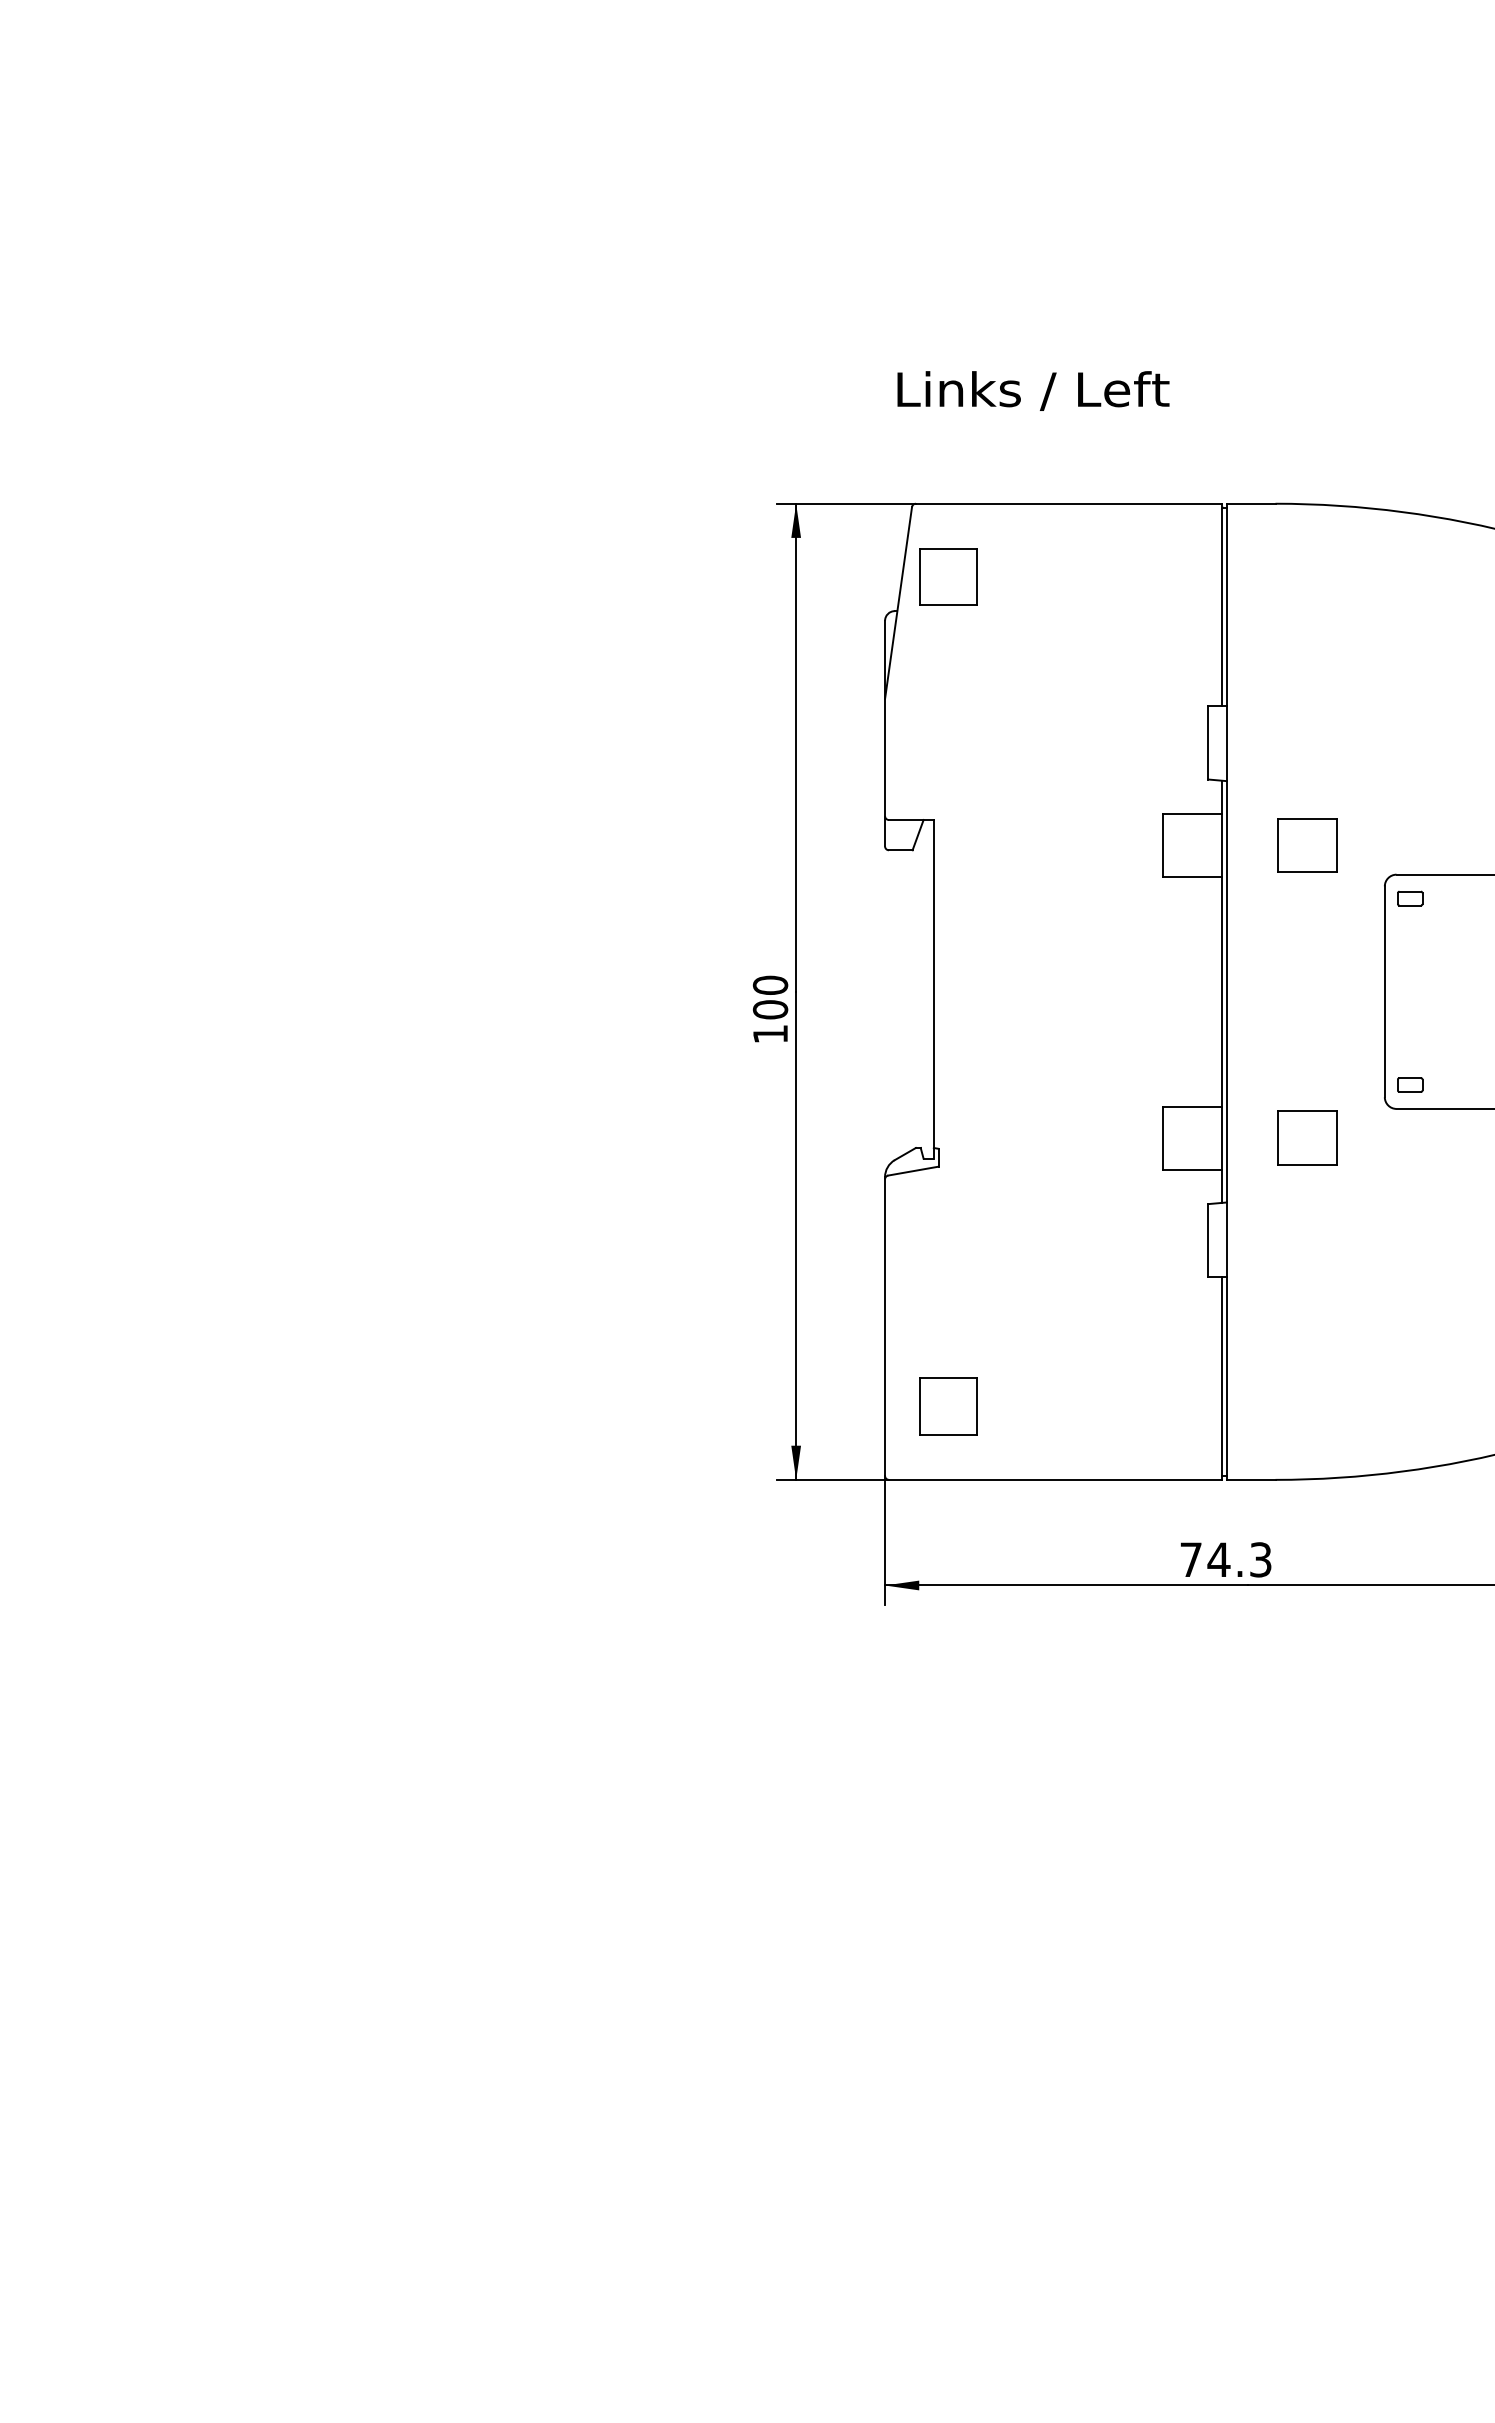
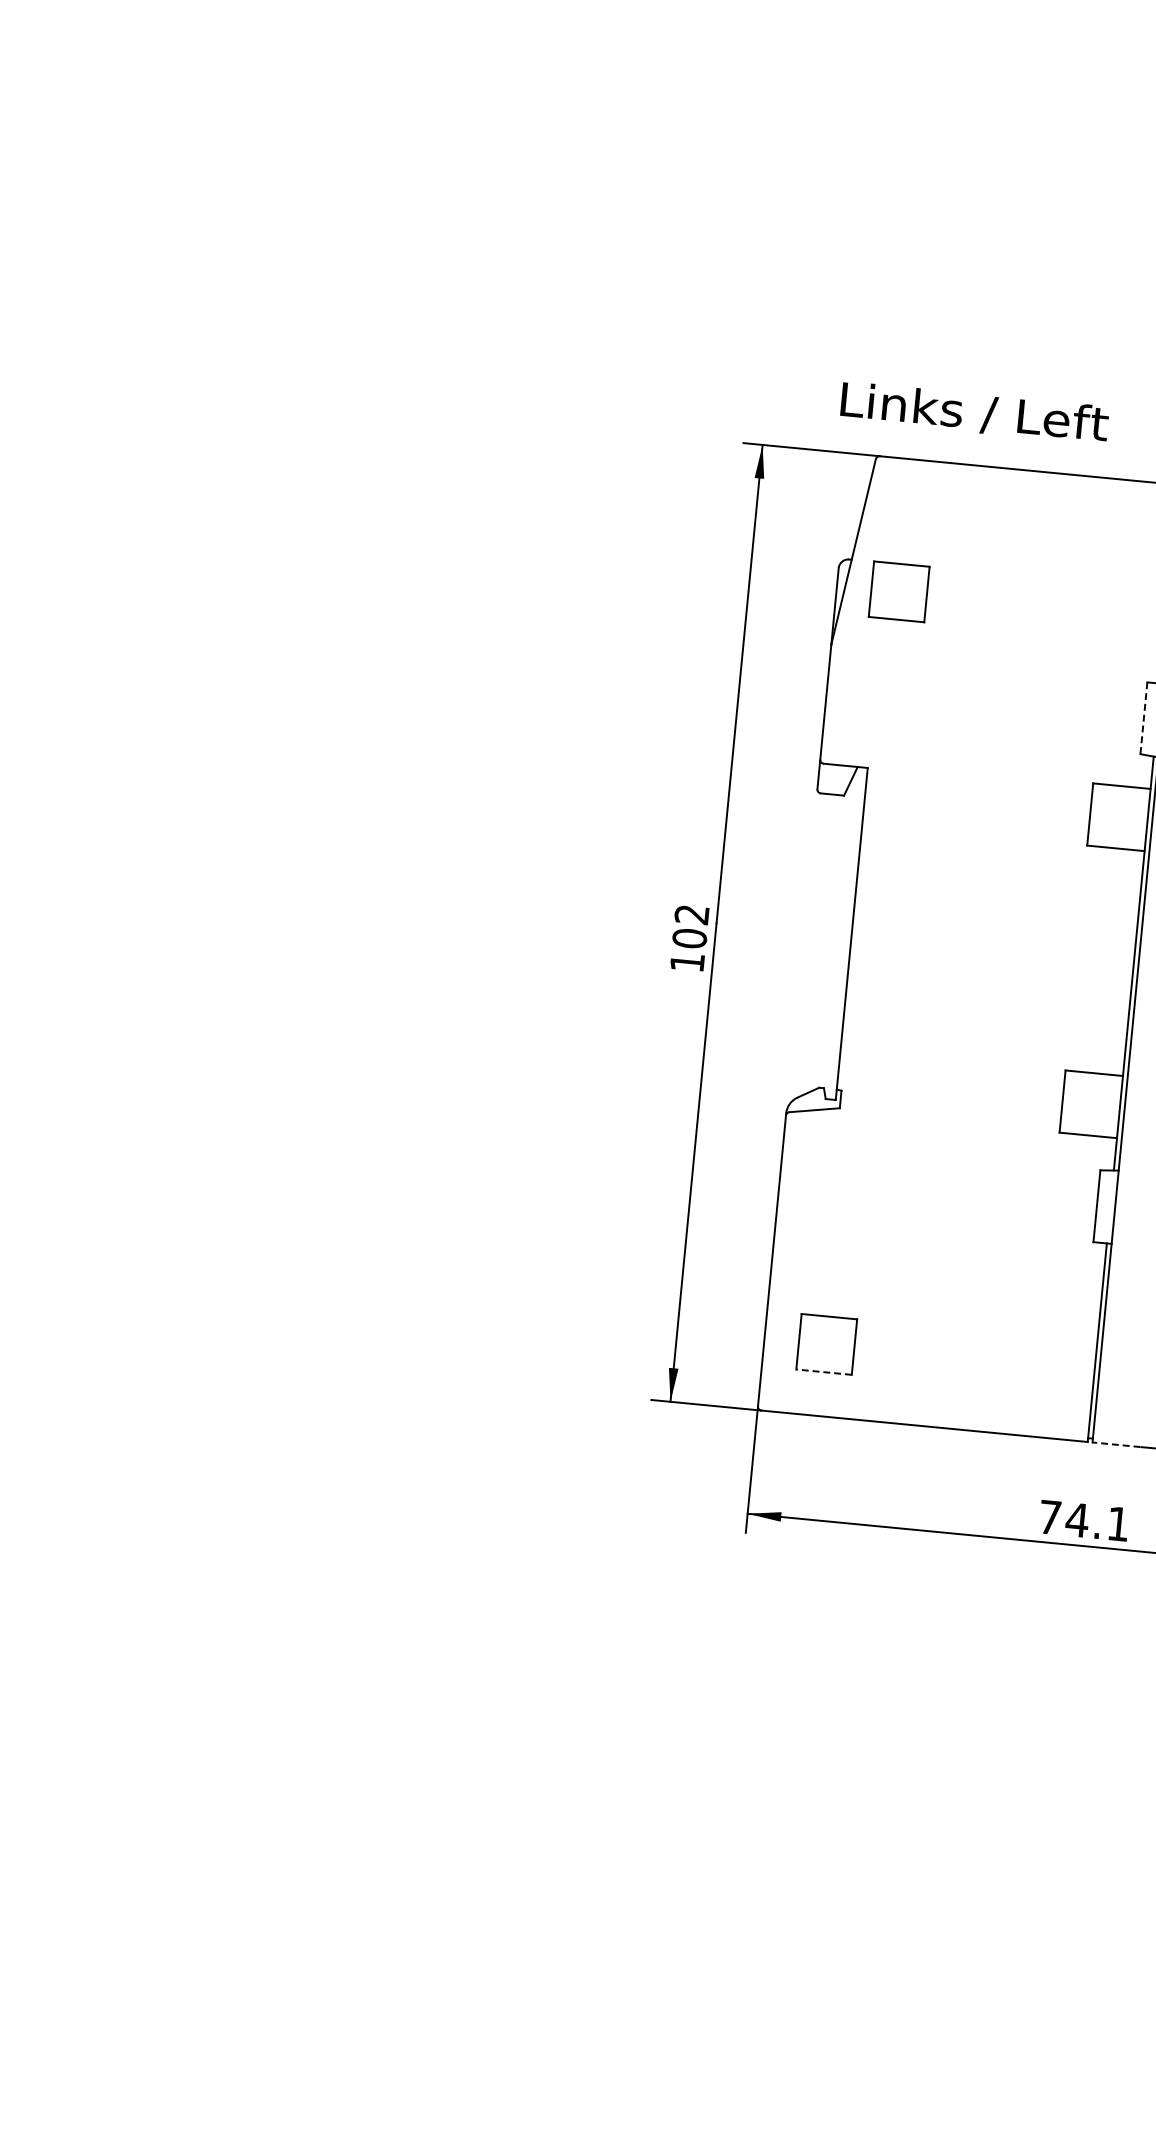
text: (1033, 390) -> (974, 412), moved
part: (948, 576) -> (899, 591), moved
line: (1208, 742) -> (1144, 717), solid -> dashed
text: (770, 984) -> (692, 913), 100 -> 102
line: (948, 1434) -> (824, 1371), solid -> dashed
line: (1250, 1479) -> (1115, 1444), solid -> dashed
text: (1260, 1559) -> (1118, 1523), 74.3 -> 74.1

